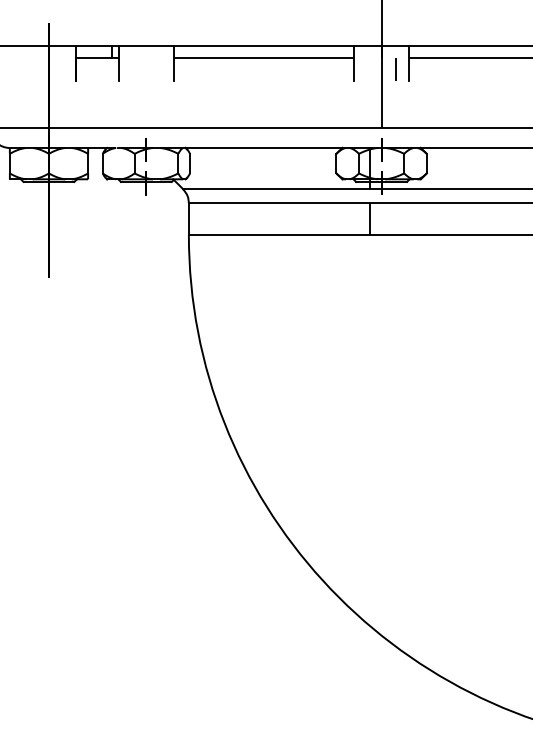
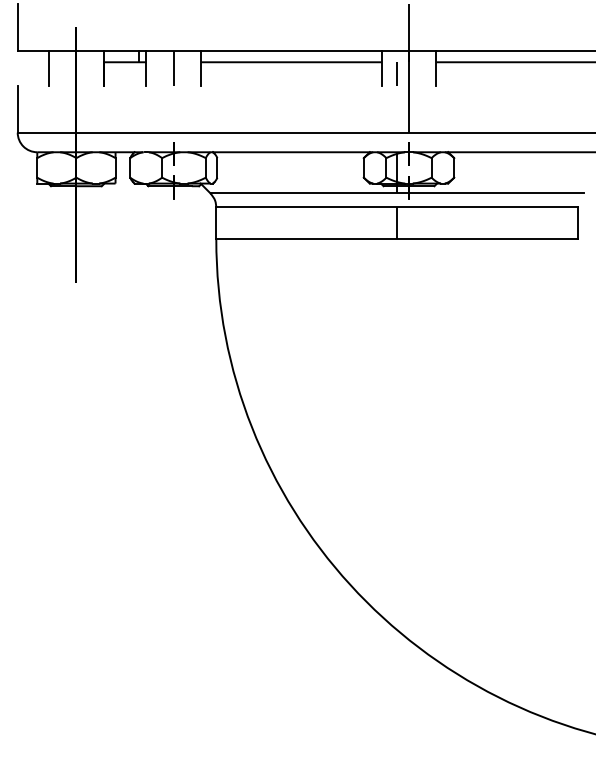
line: (22, 63) -> (49, 67), added
line: (146, 63) -> (173, 67), added
line: (395, 69) -> (396, 73), moved

